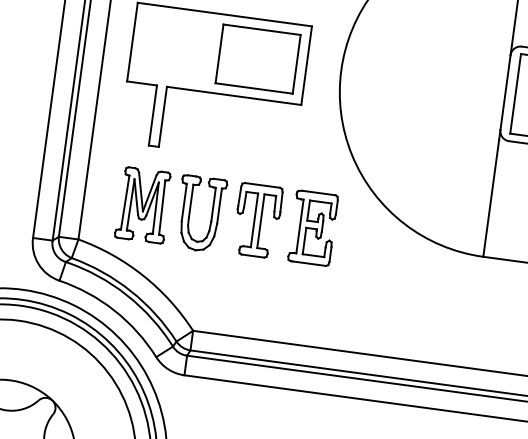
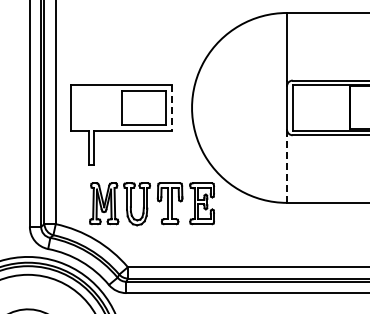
line: (307, 65) -> (172, 107), solid -> dashed
line: (490, 198) -> (286, 169), solid -> dashed
part: (225, 217) -> (151, 204), moved

